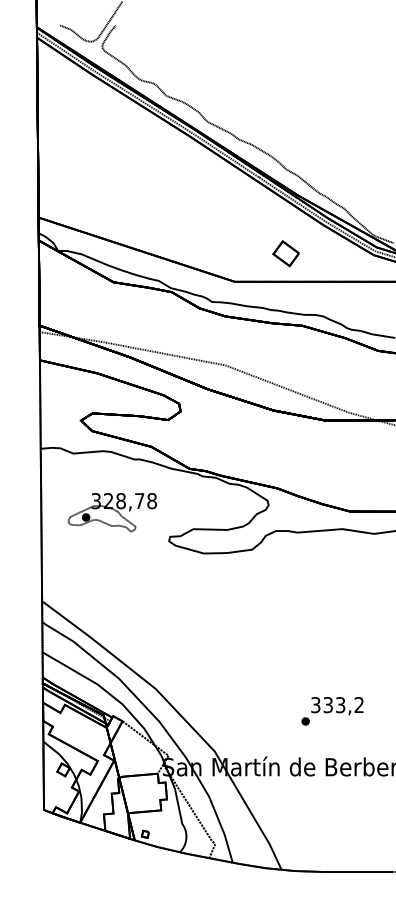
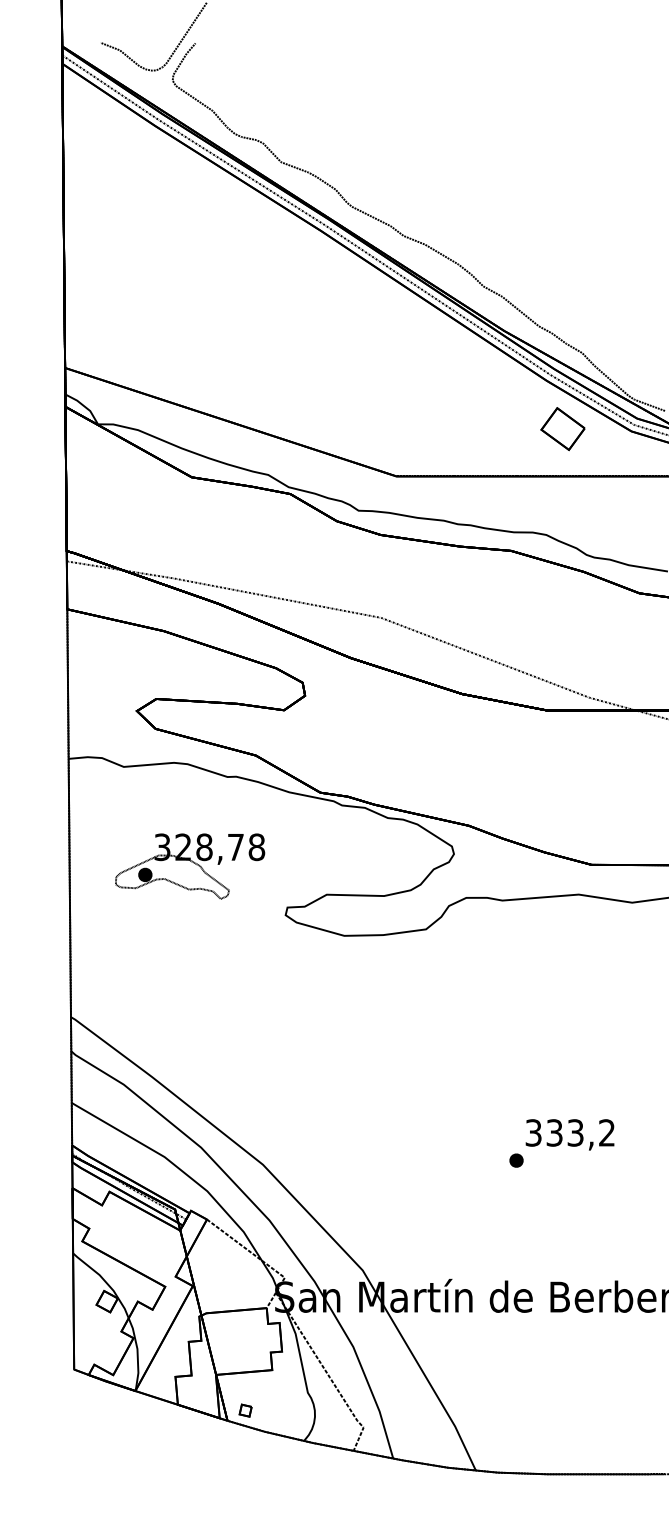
part: (285, 253) -> (561, 428), moved
text: (332, 711) -> (561, 1143), moved

